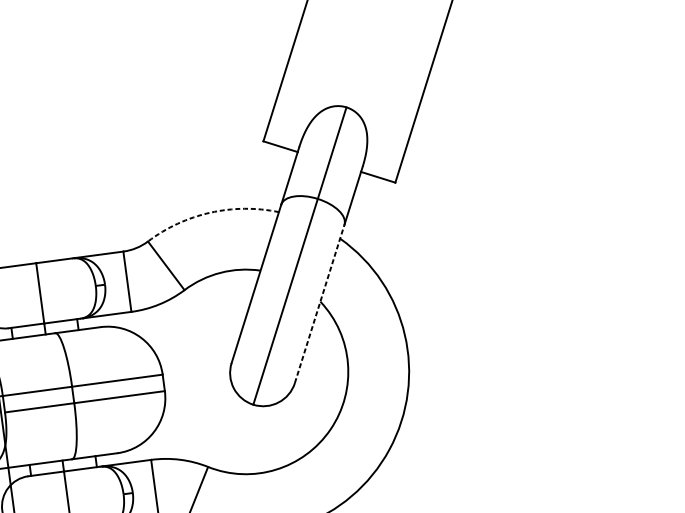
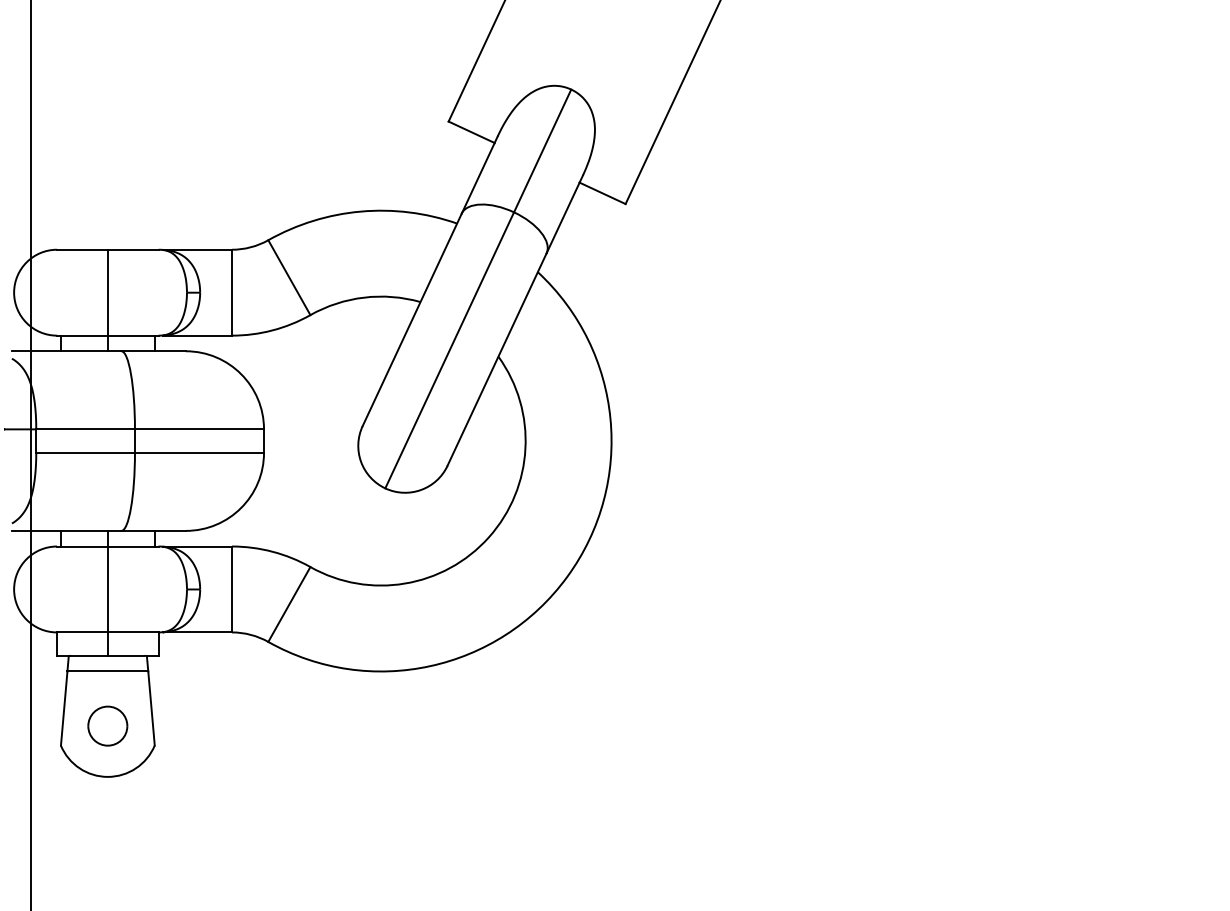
arc: (209, 212) -> (360, 211), dashed -> solid
line: (320, 303) -> (497, 359), dashed -> solid

